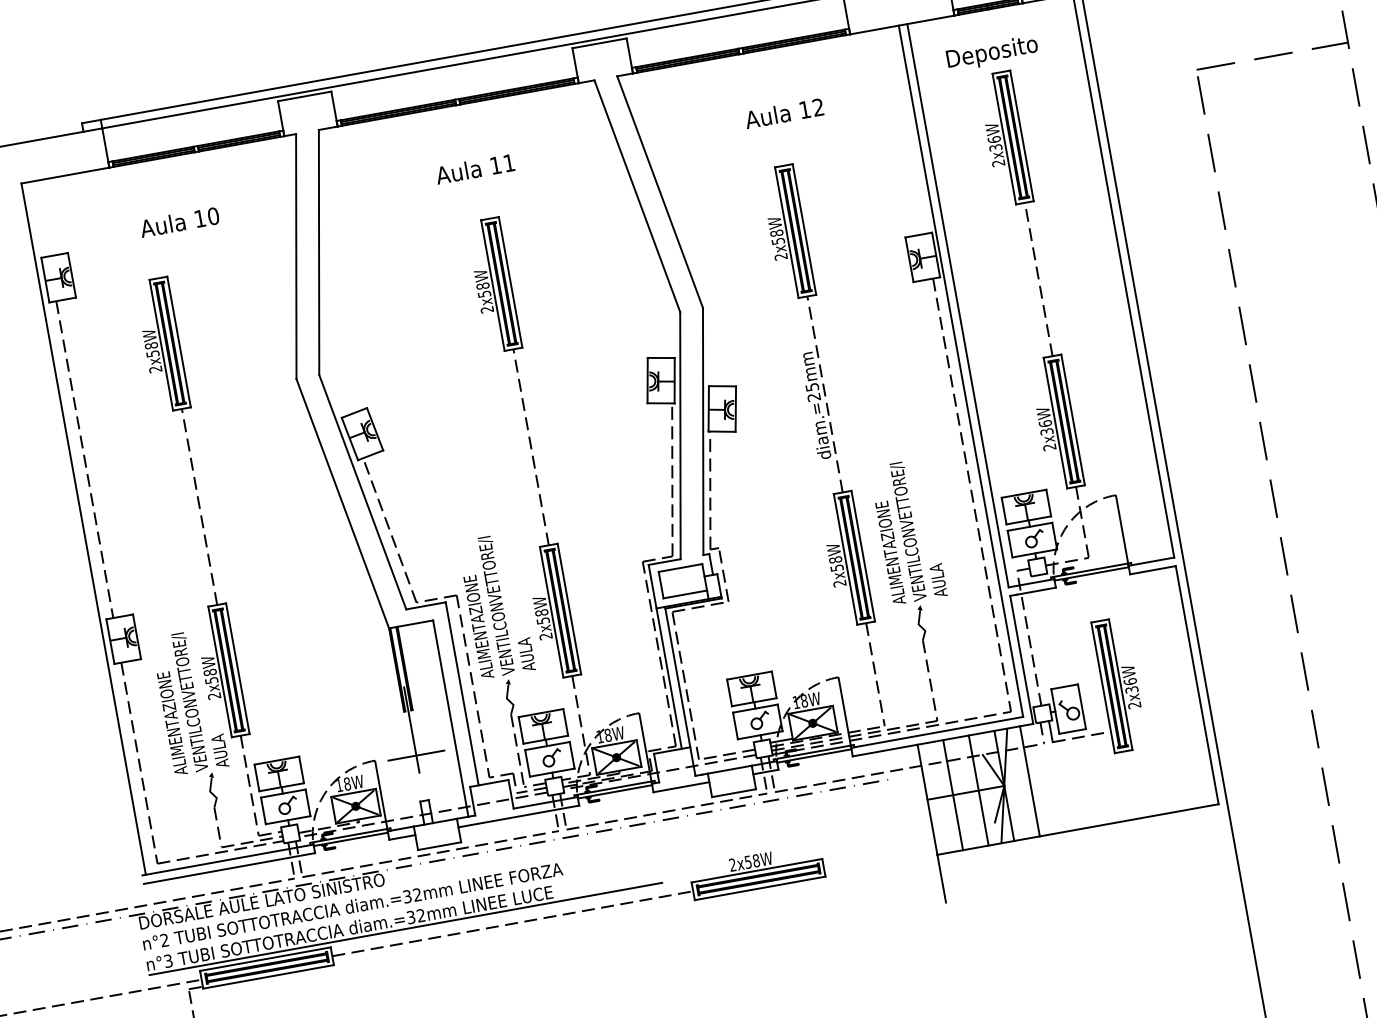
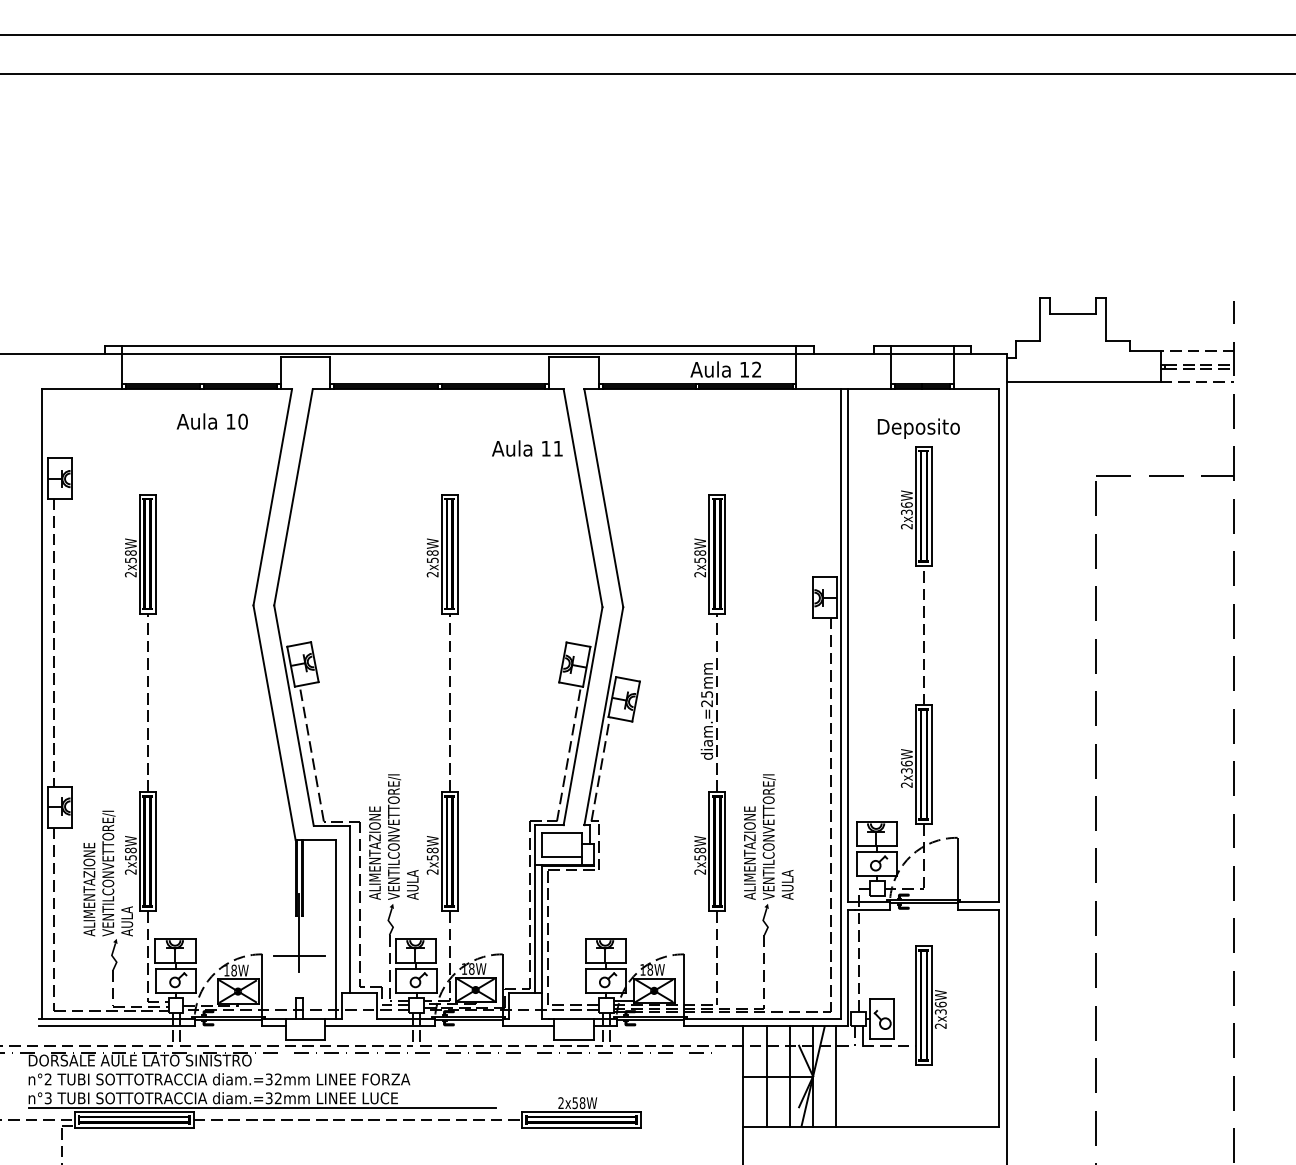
text: (783, 113) -> (725, 369), moved
text: (475, 168) -> (527, 448), moved
text: (178, 222) -> (211, 421), moved

